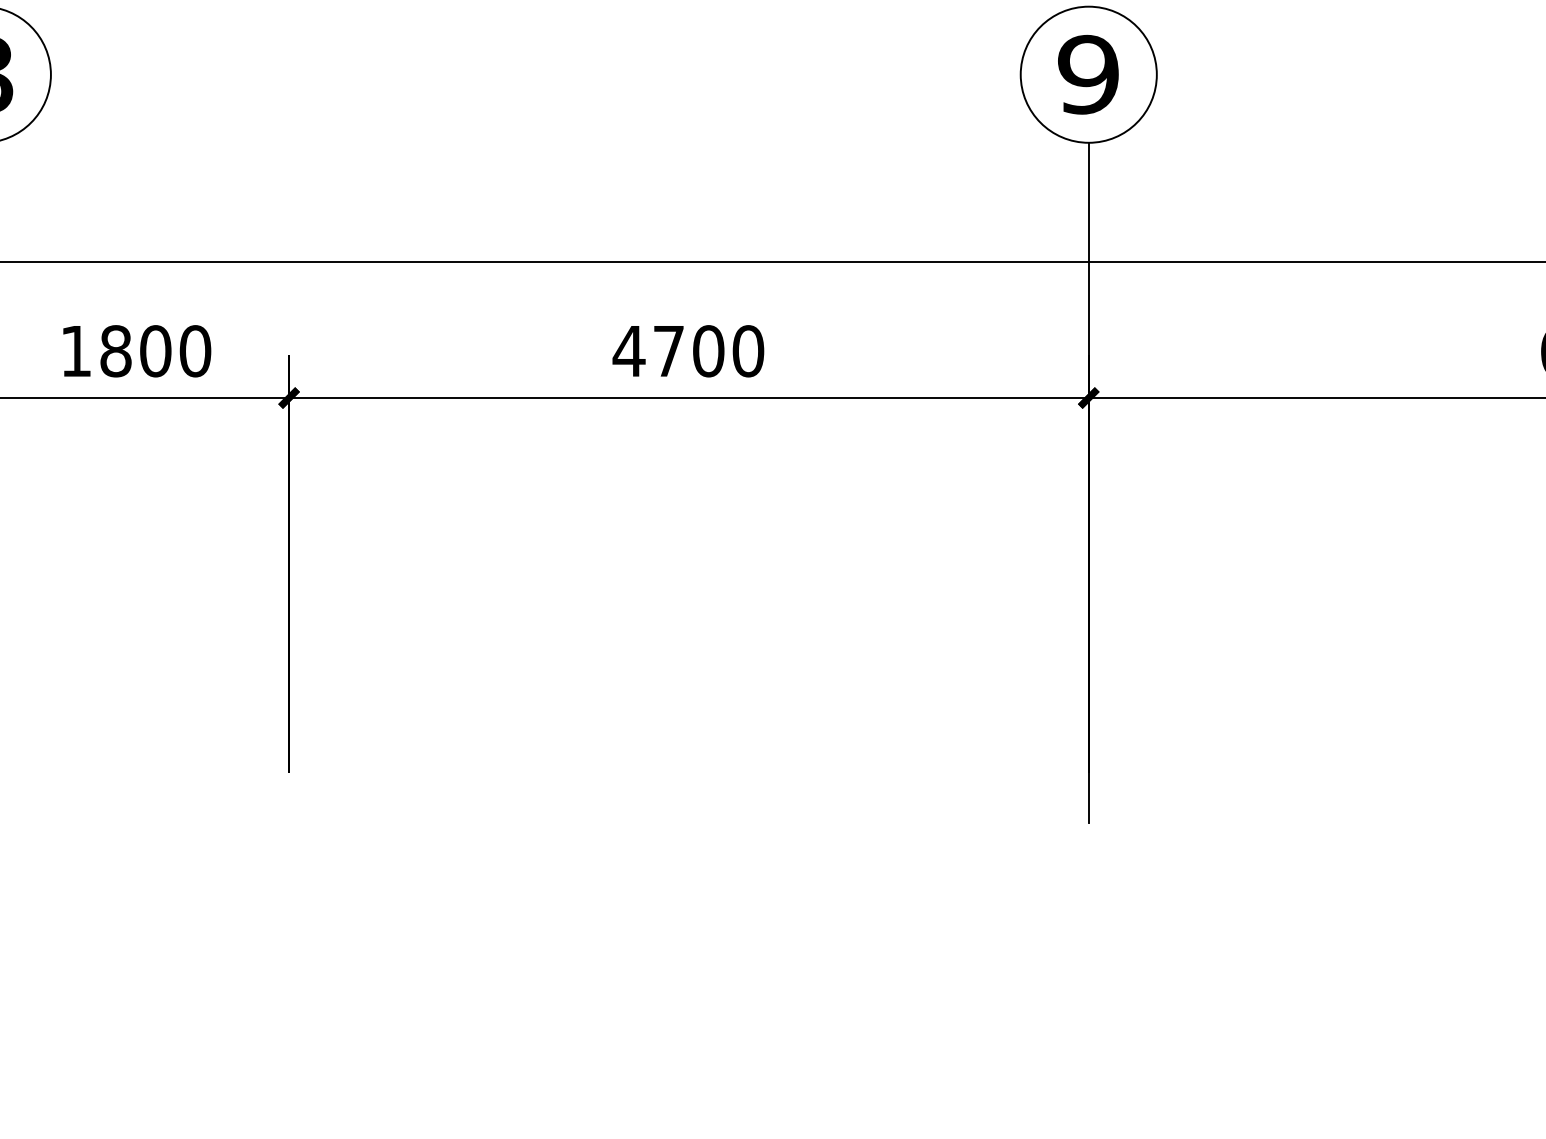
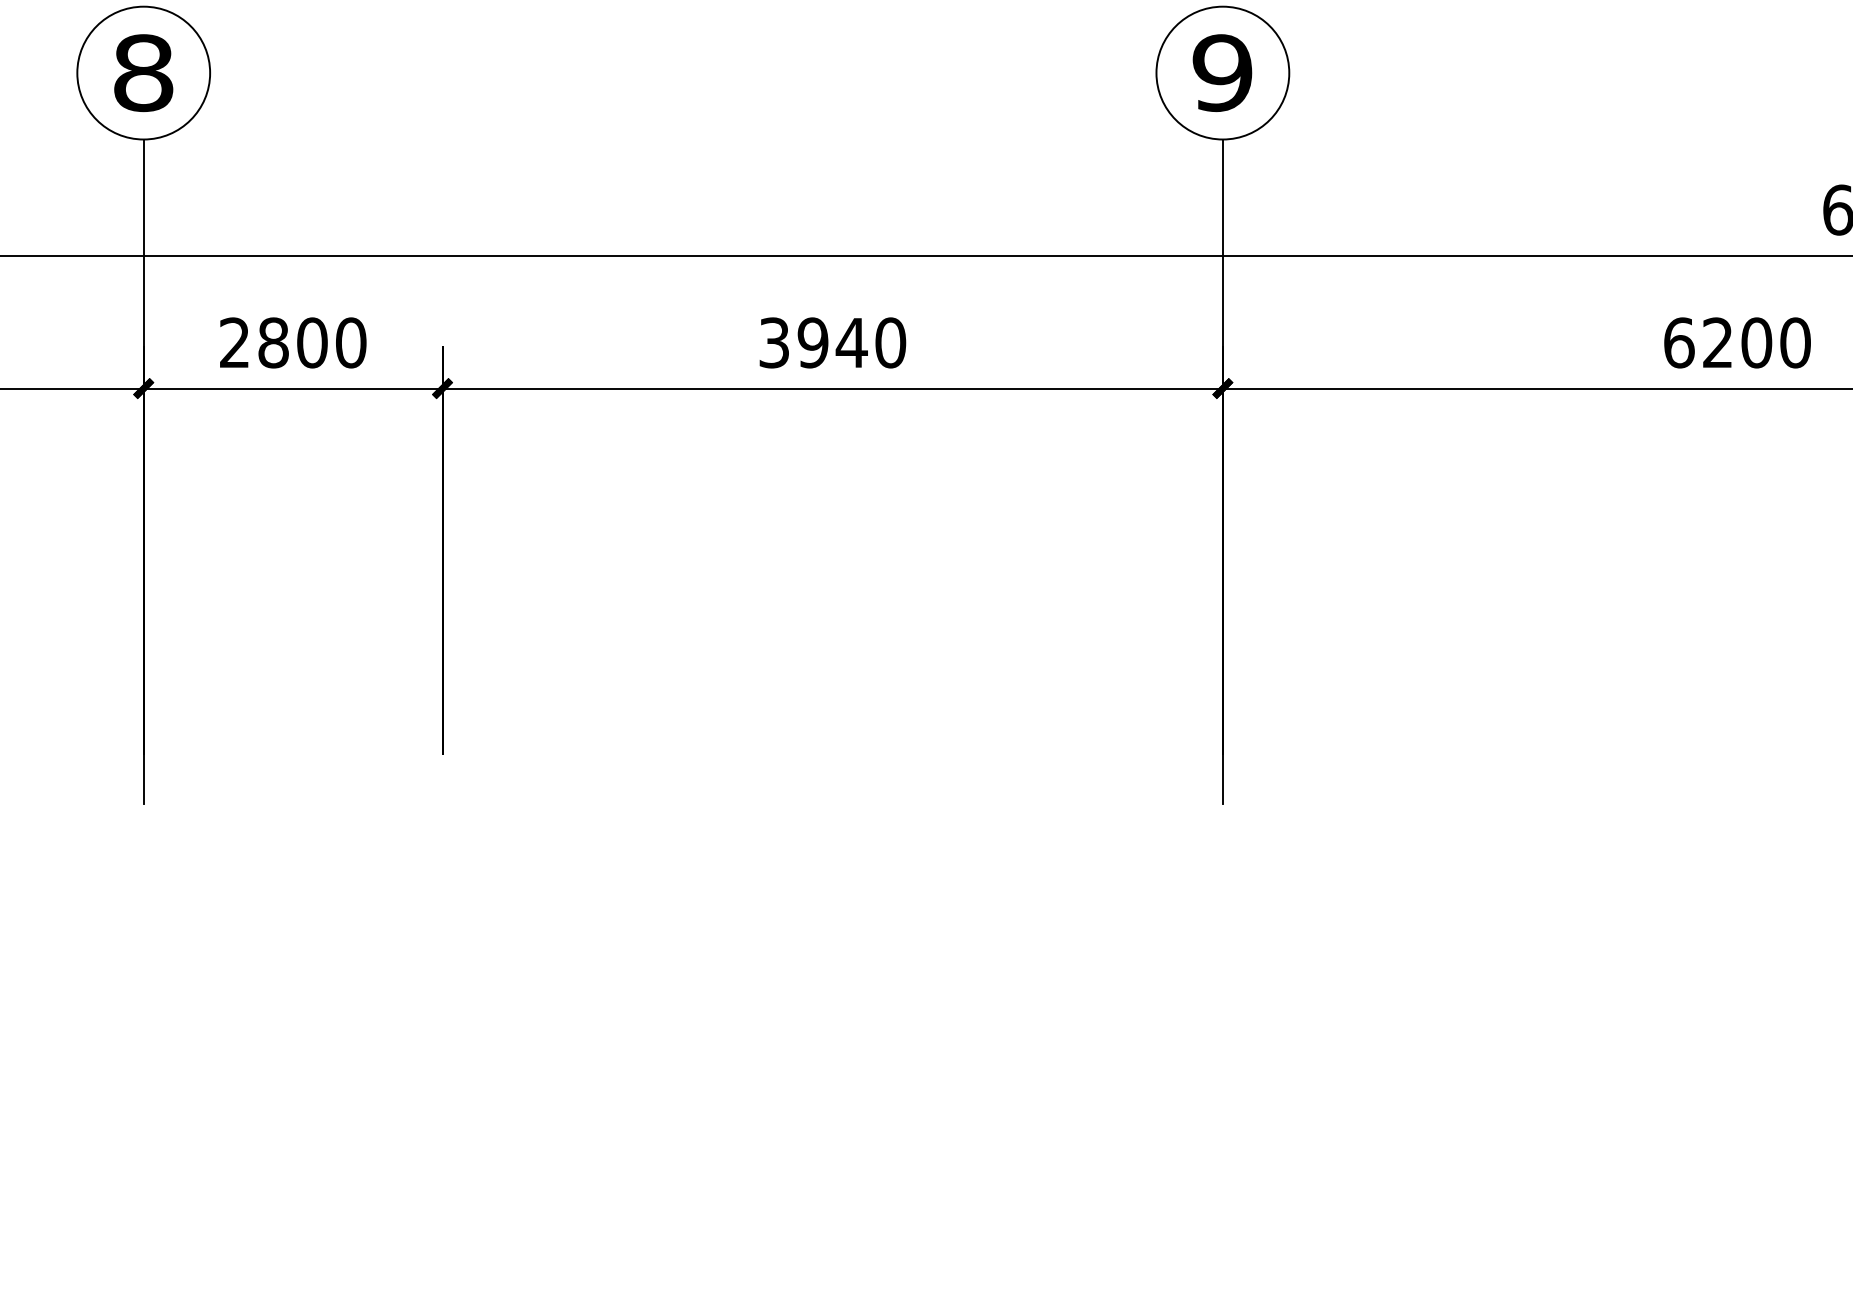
text: (75, 350) -> (234, 342), 1800 -> 2800
text: (668, 350) -> (812, 342), 4700 -> 3940

